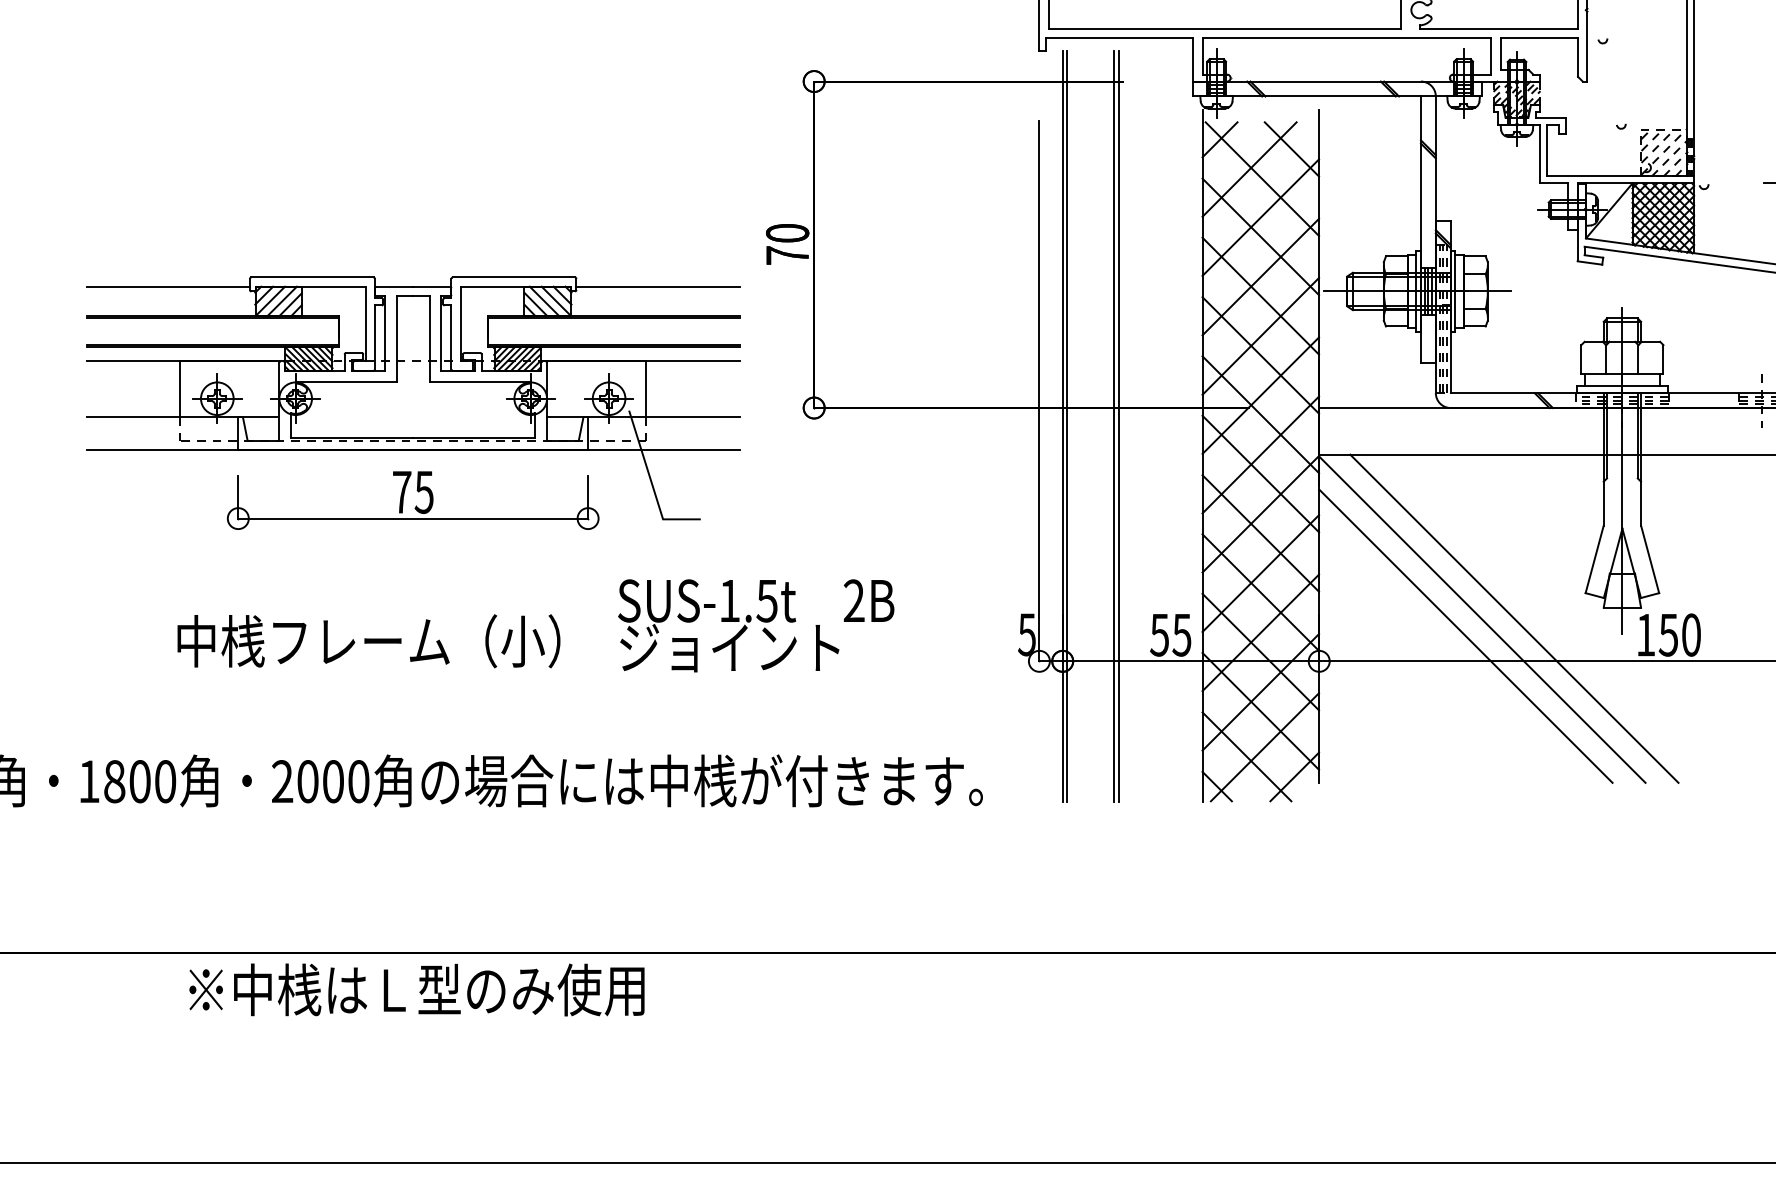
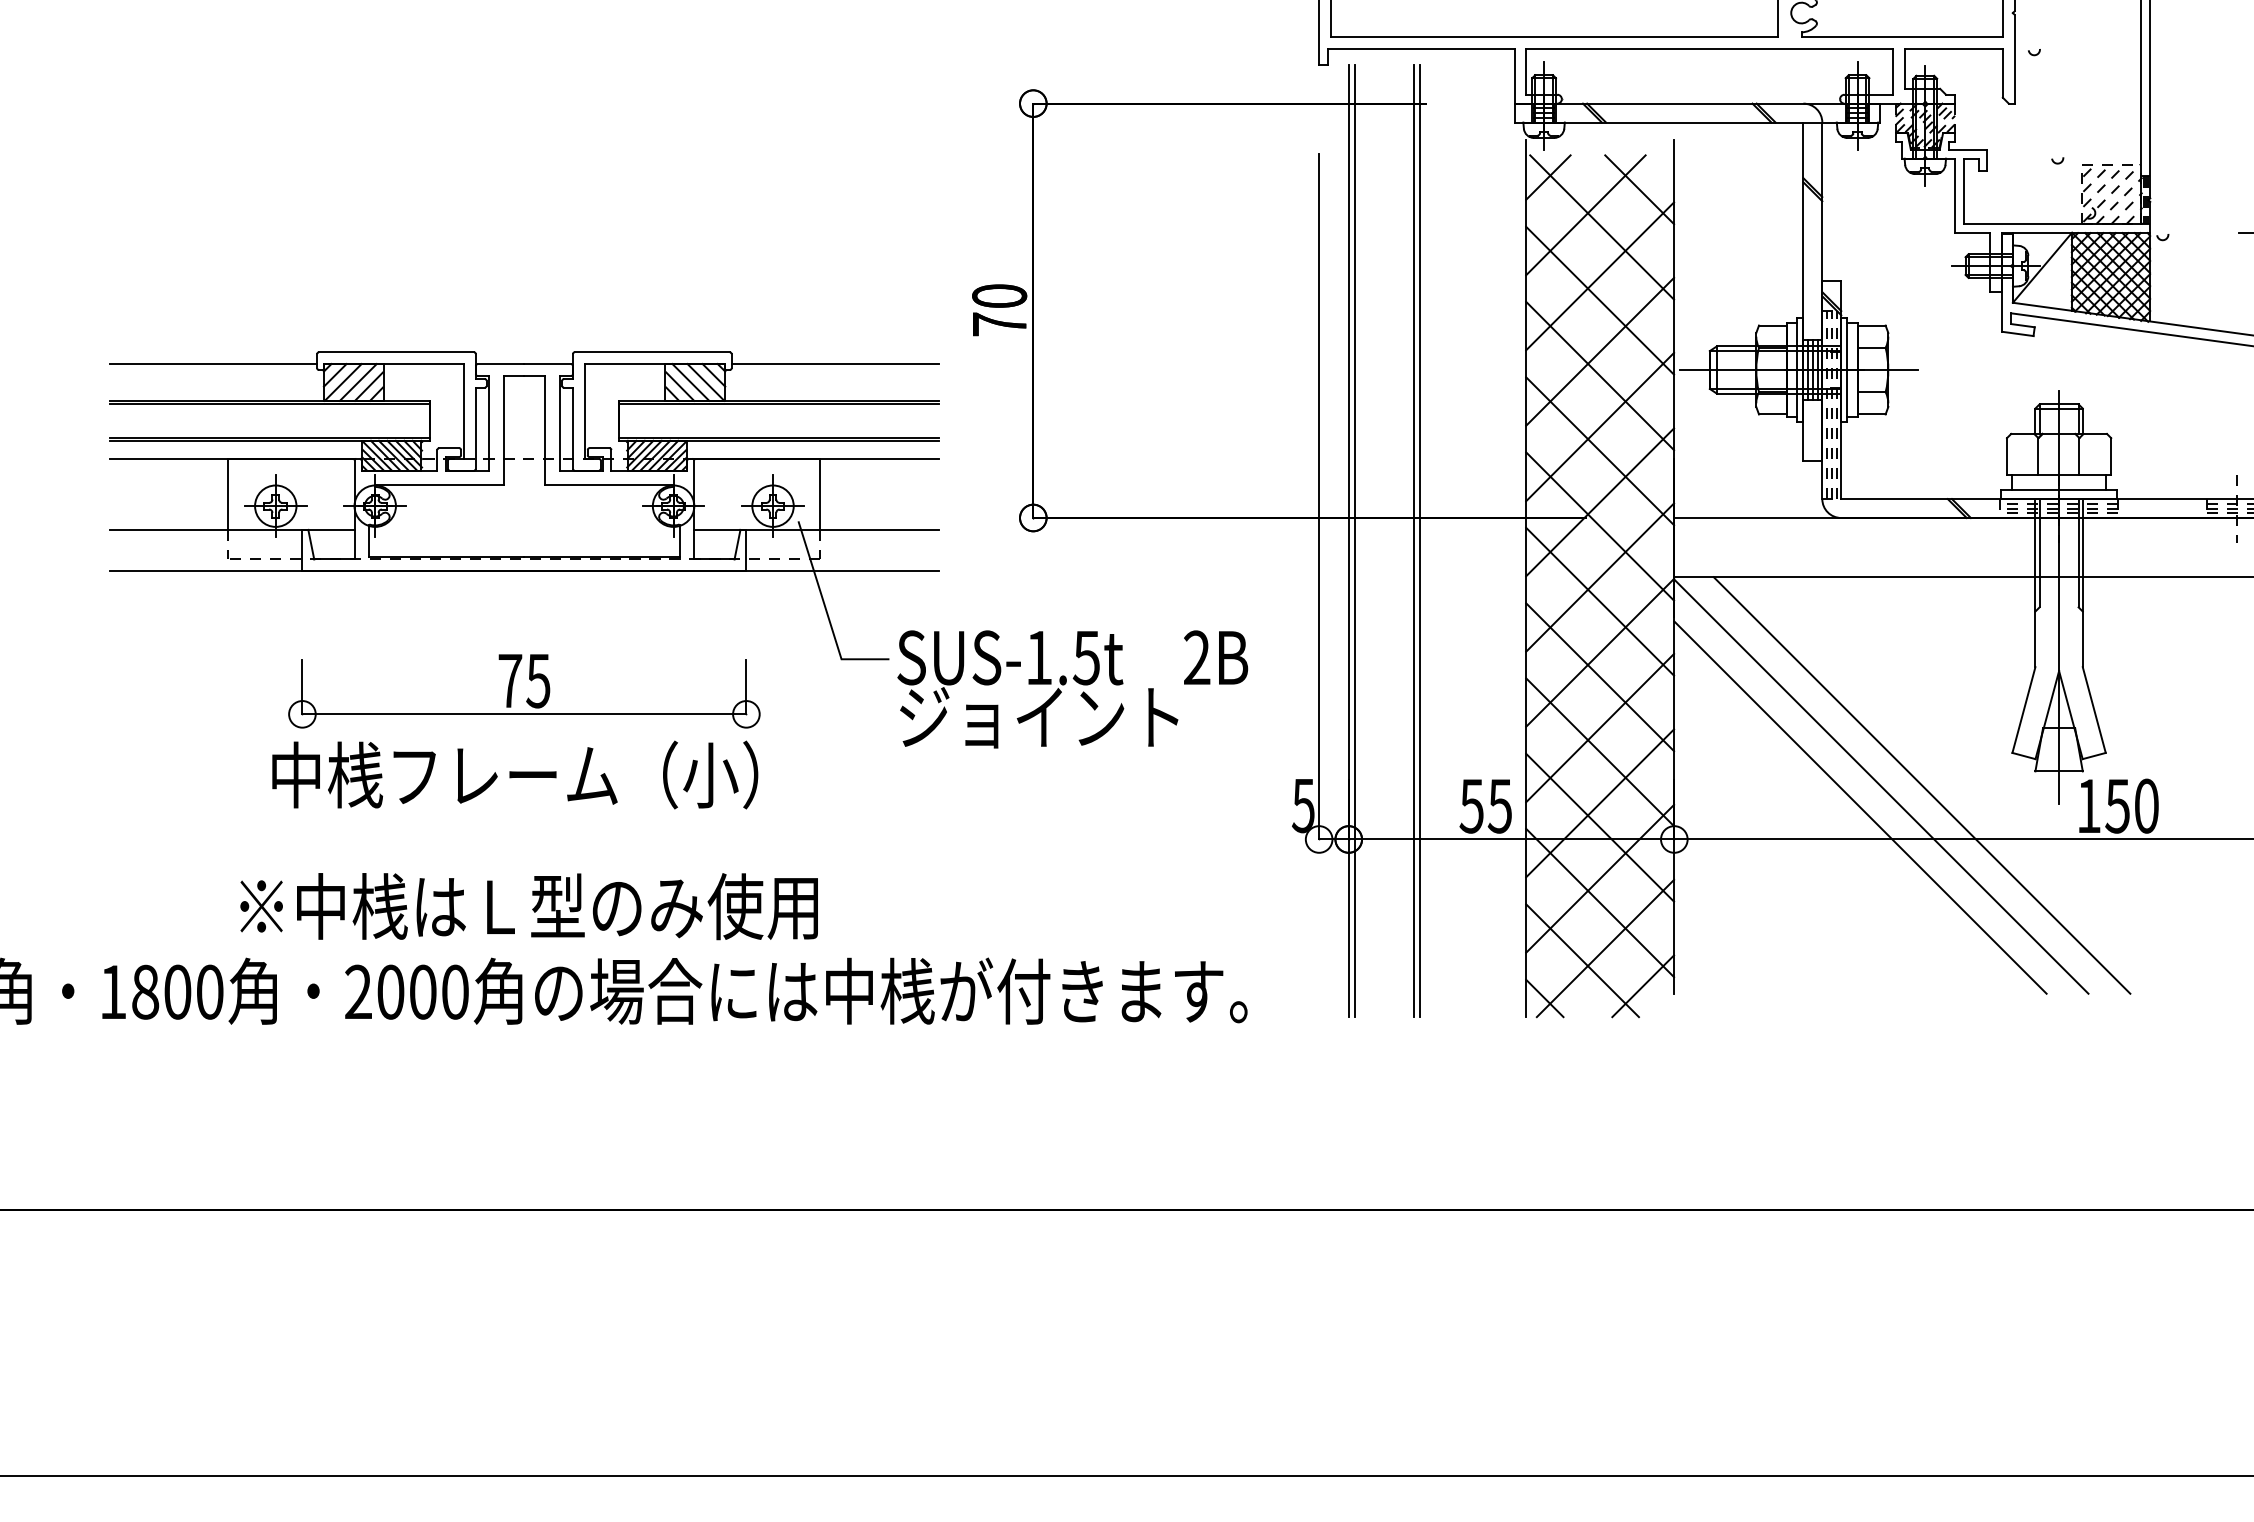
part: (416, 505) -> (528, 697), moved
text: (756, 625) -> (1072, 689), moved
text: (369, 640) -> (515, 774), moved
text: (416, 989) -> (528, 906), moved

